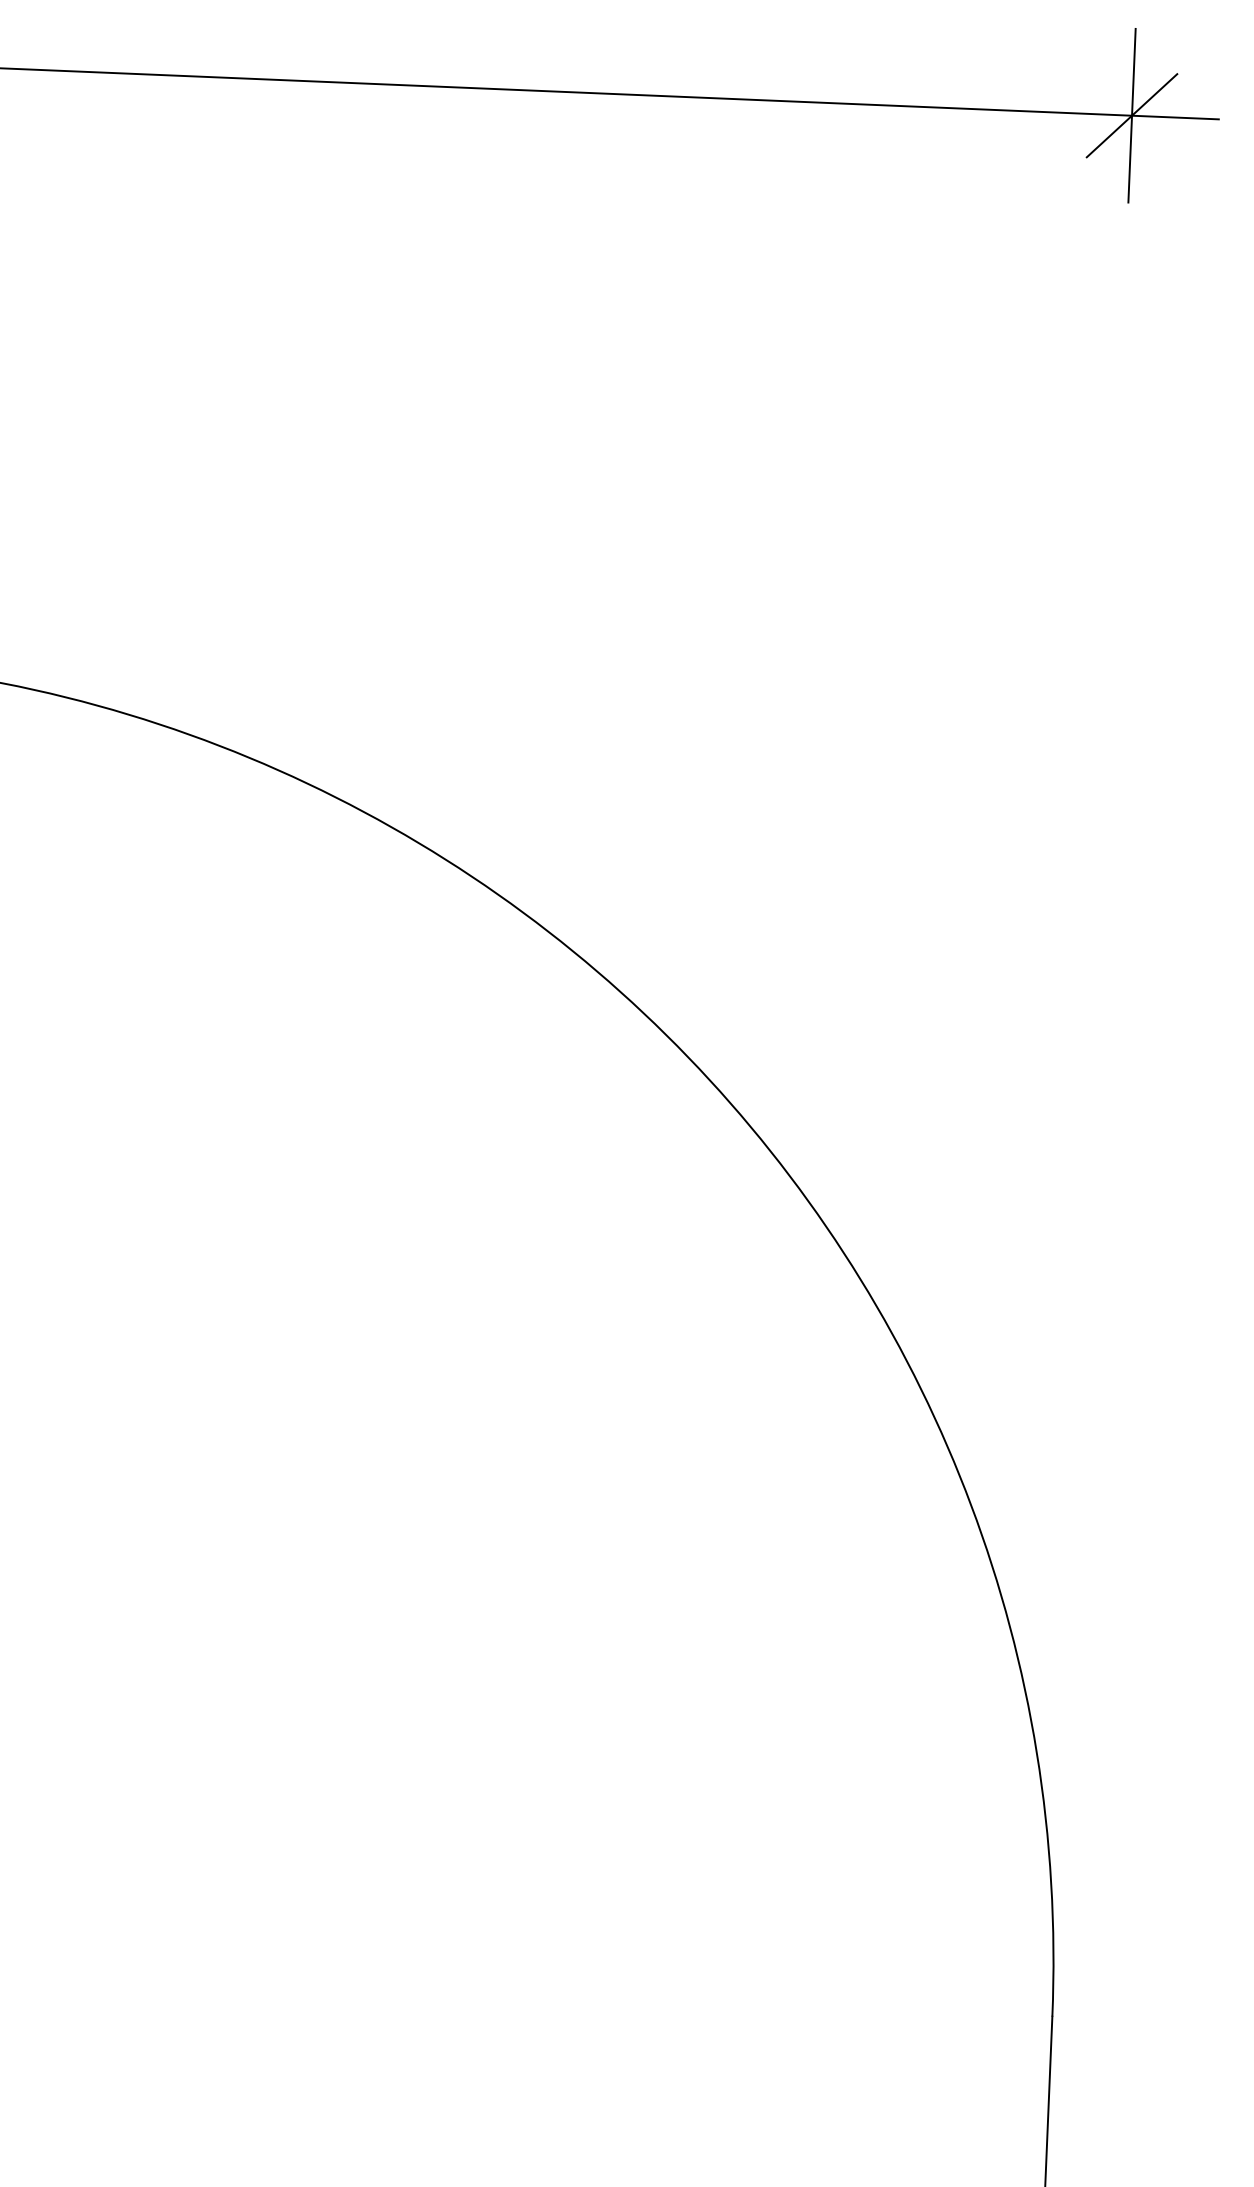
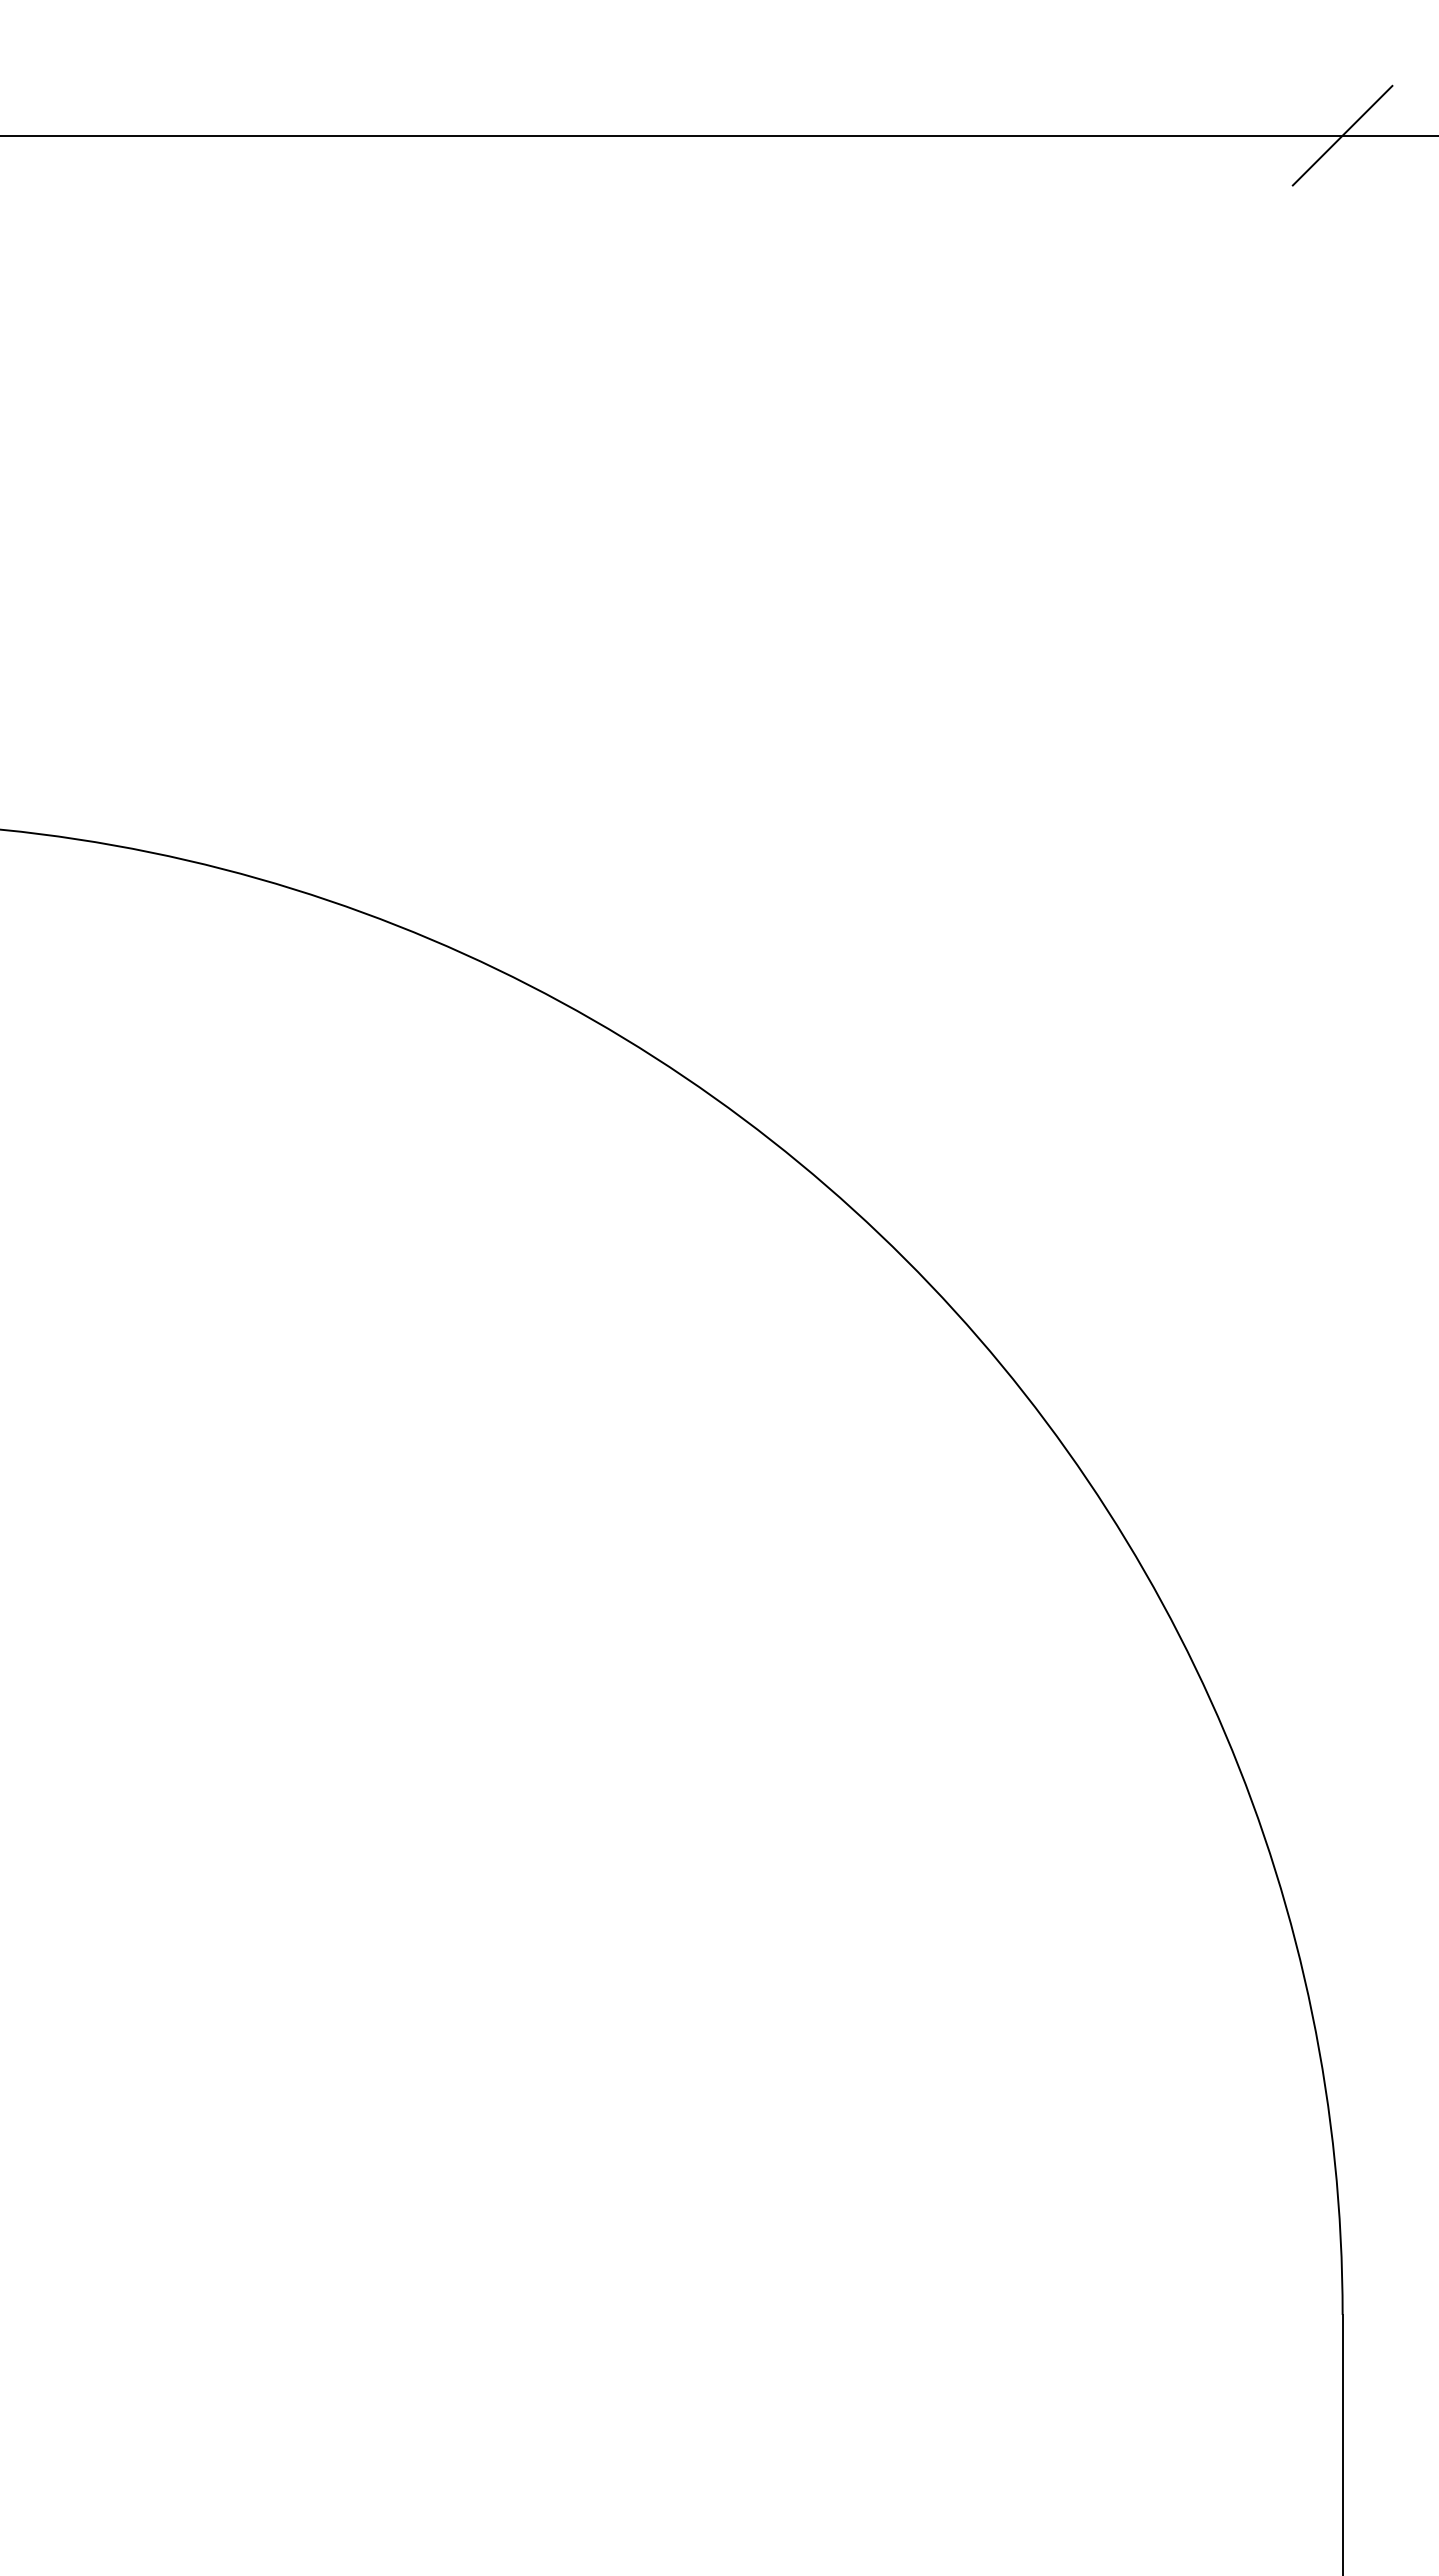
line: (1131, 115) -> (1342, 135), removed

